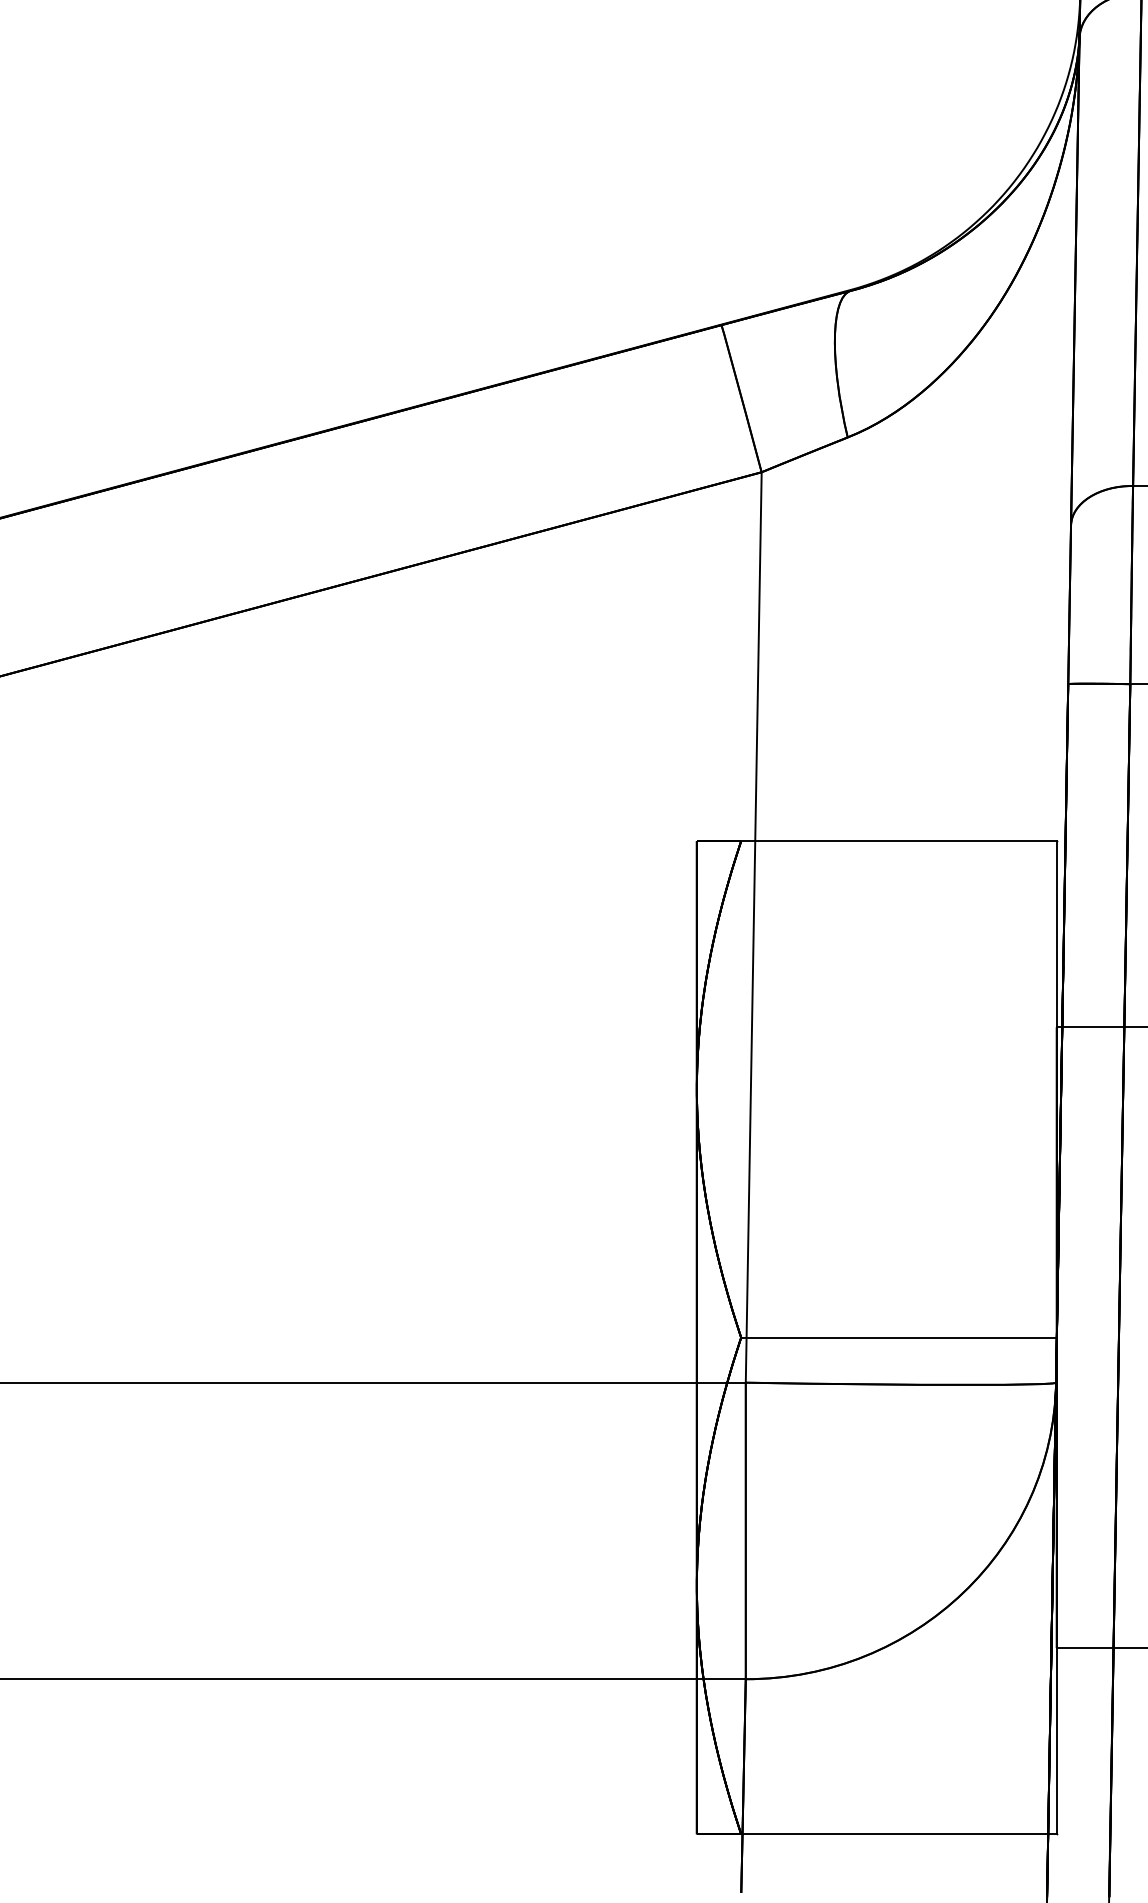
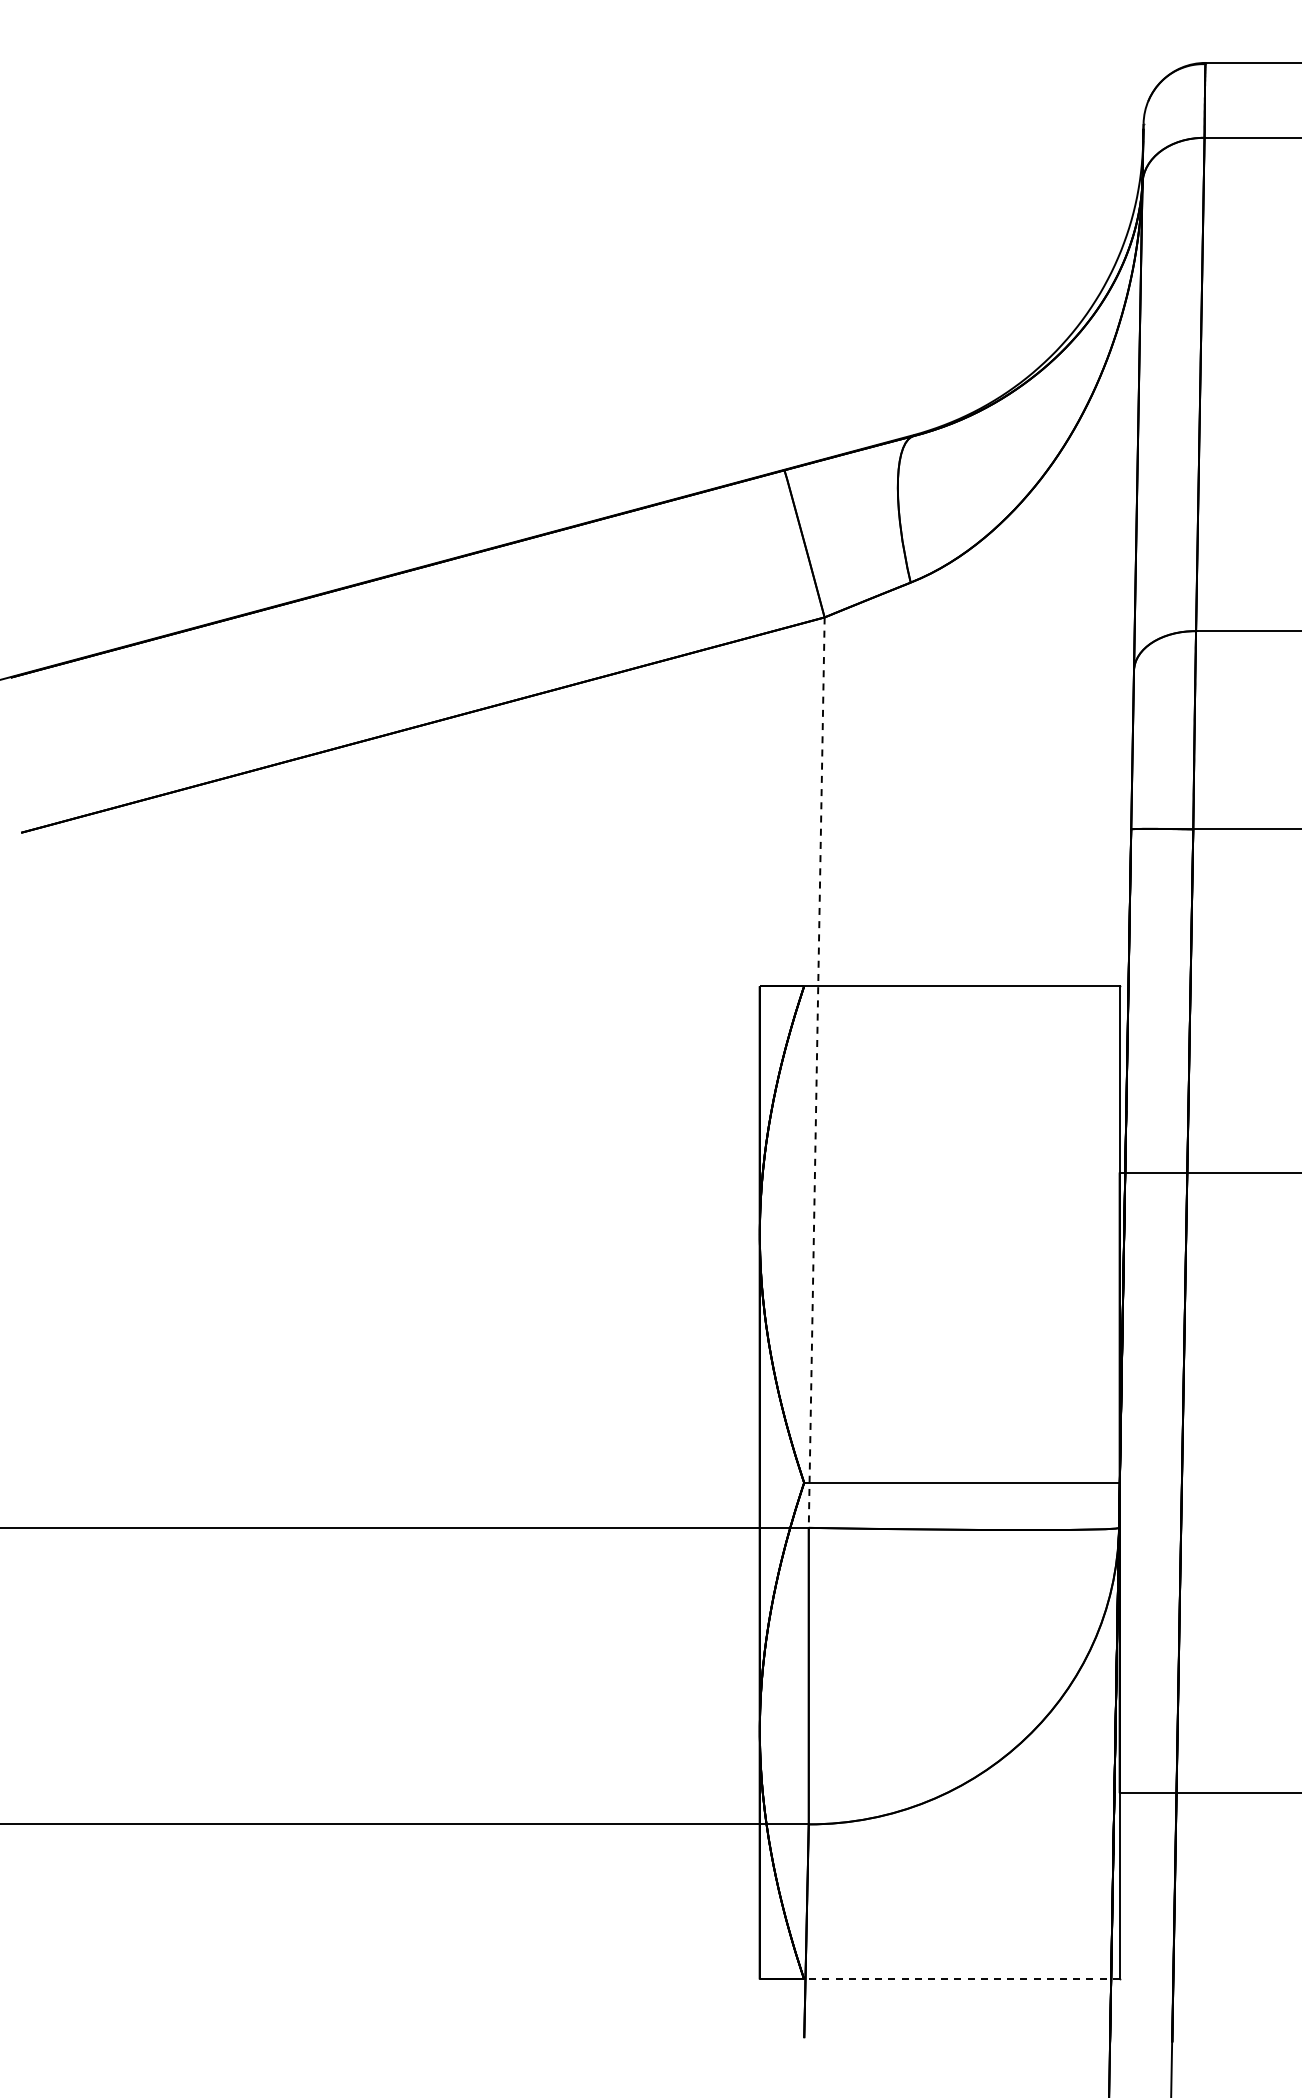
line: (753, 928) -> (816, 1073), solid -> dashed
line: (899, 1834) -> (962, 1979), solid -> dashed

